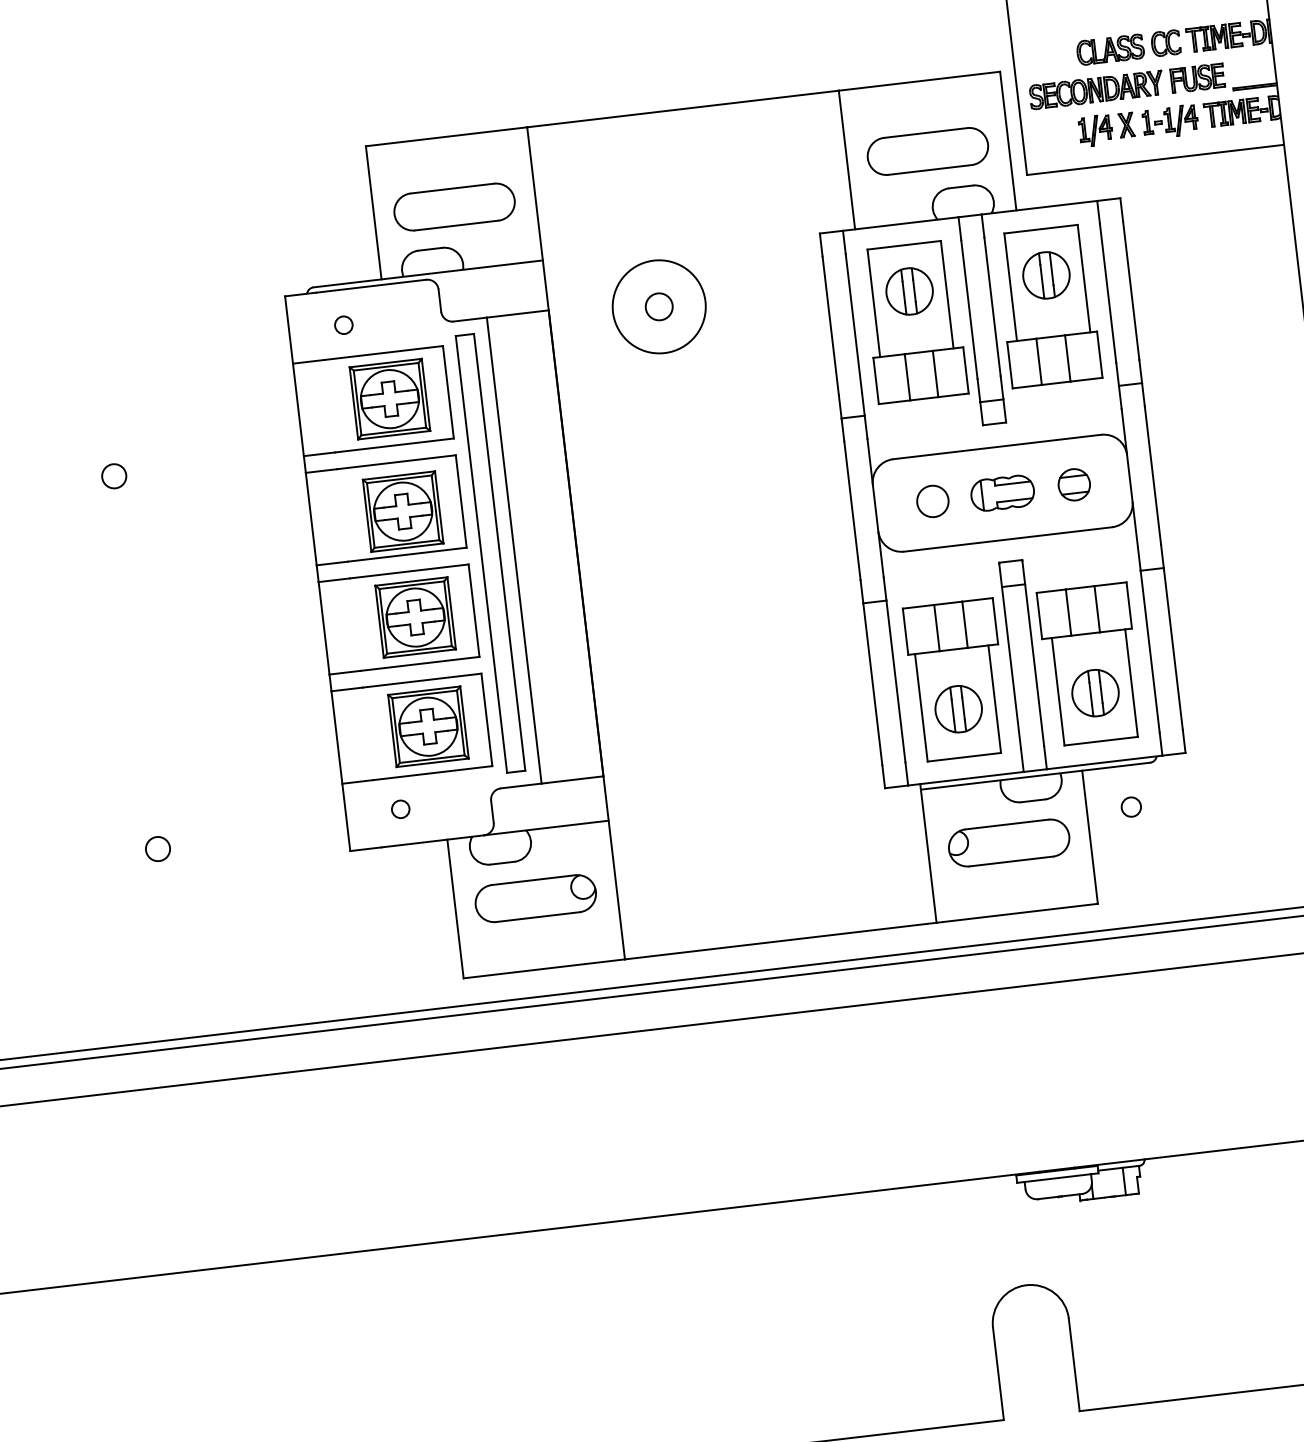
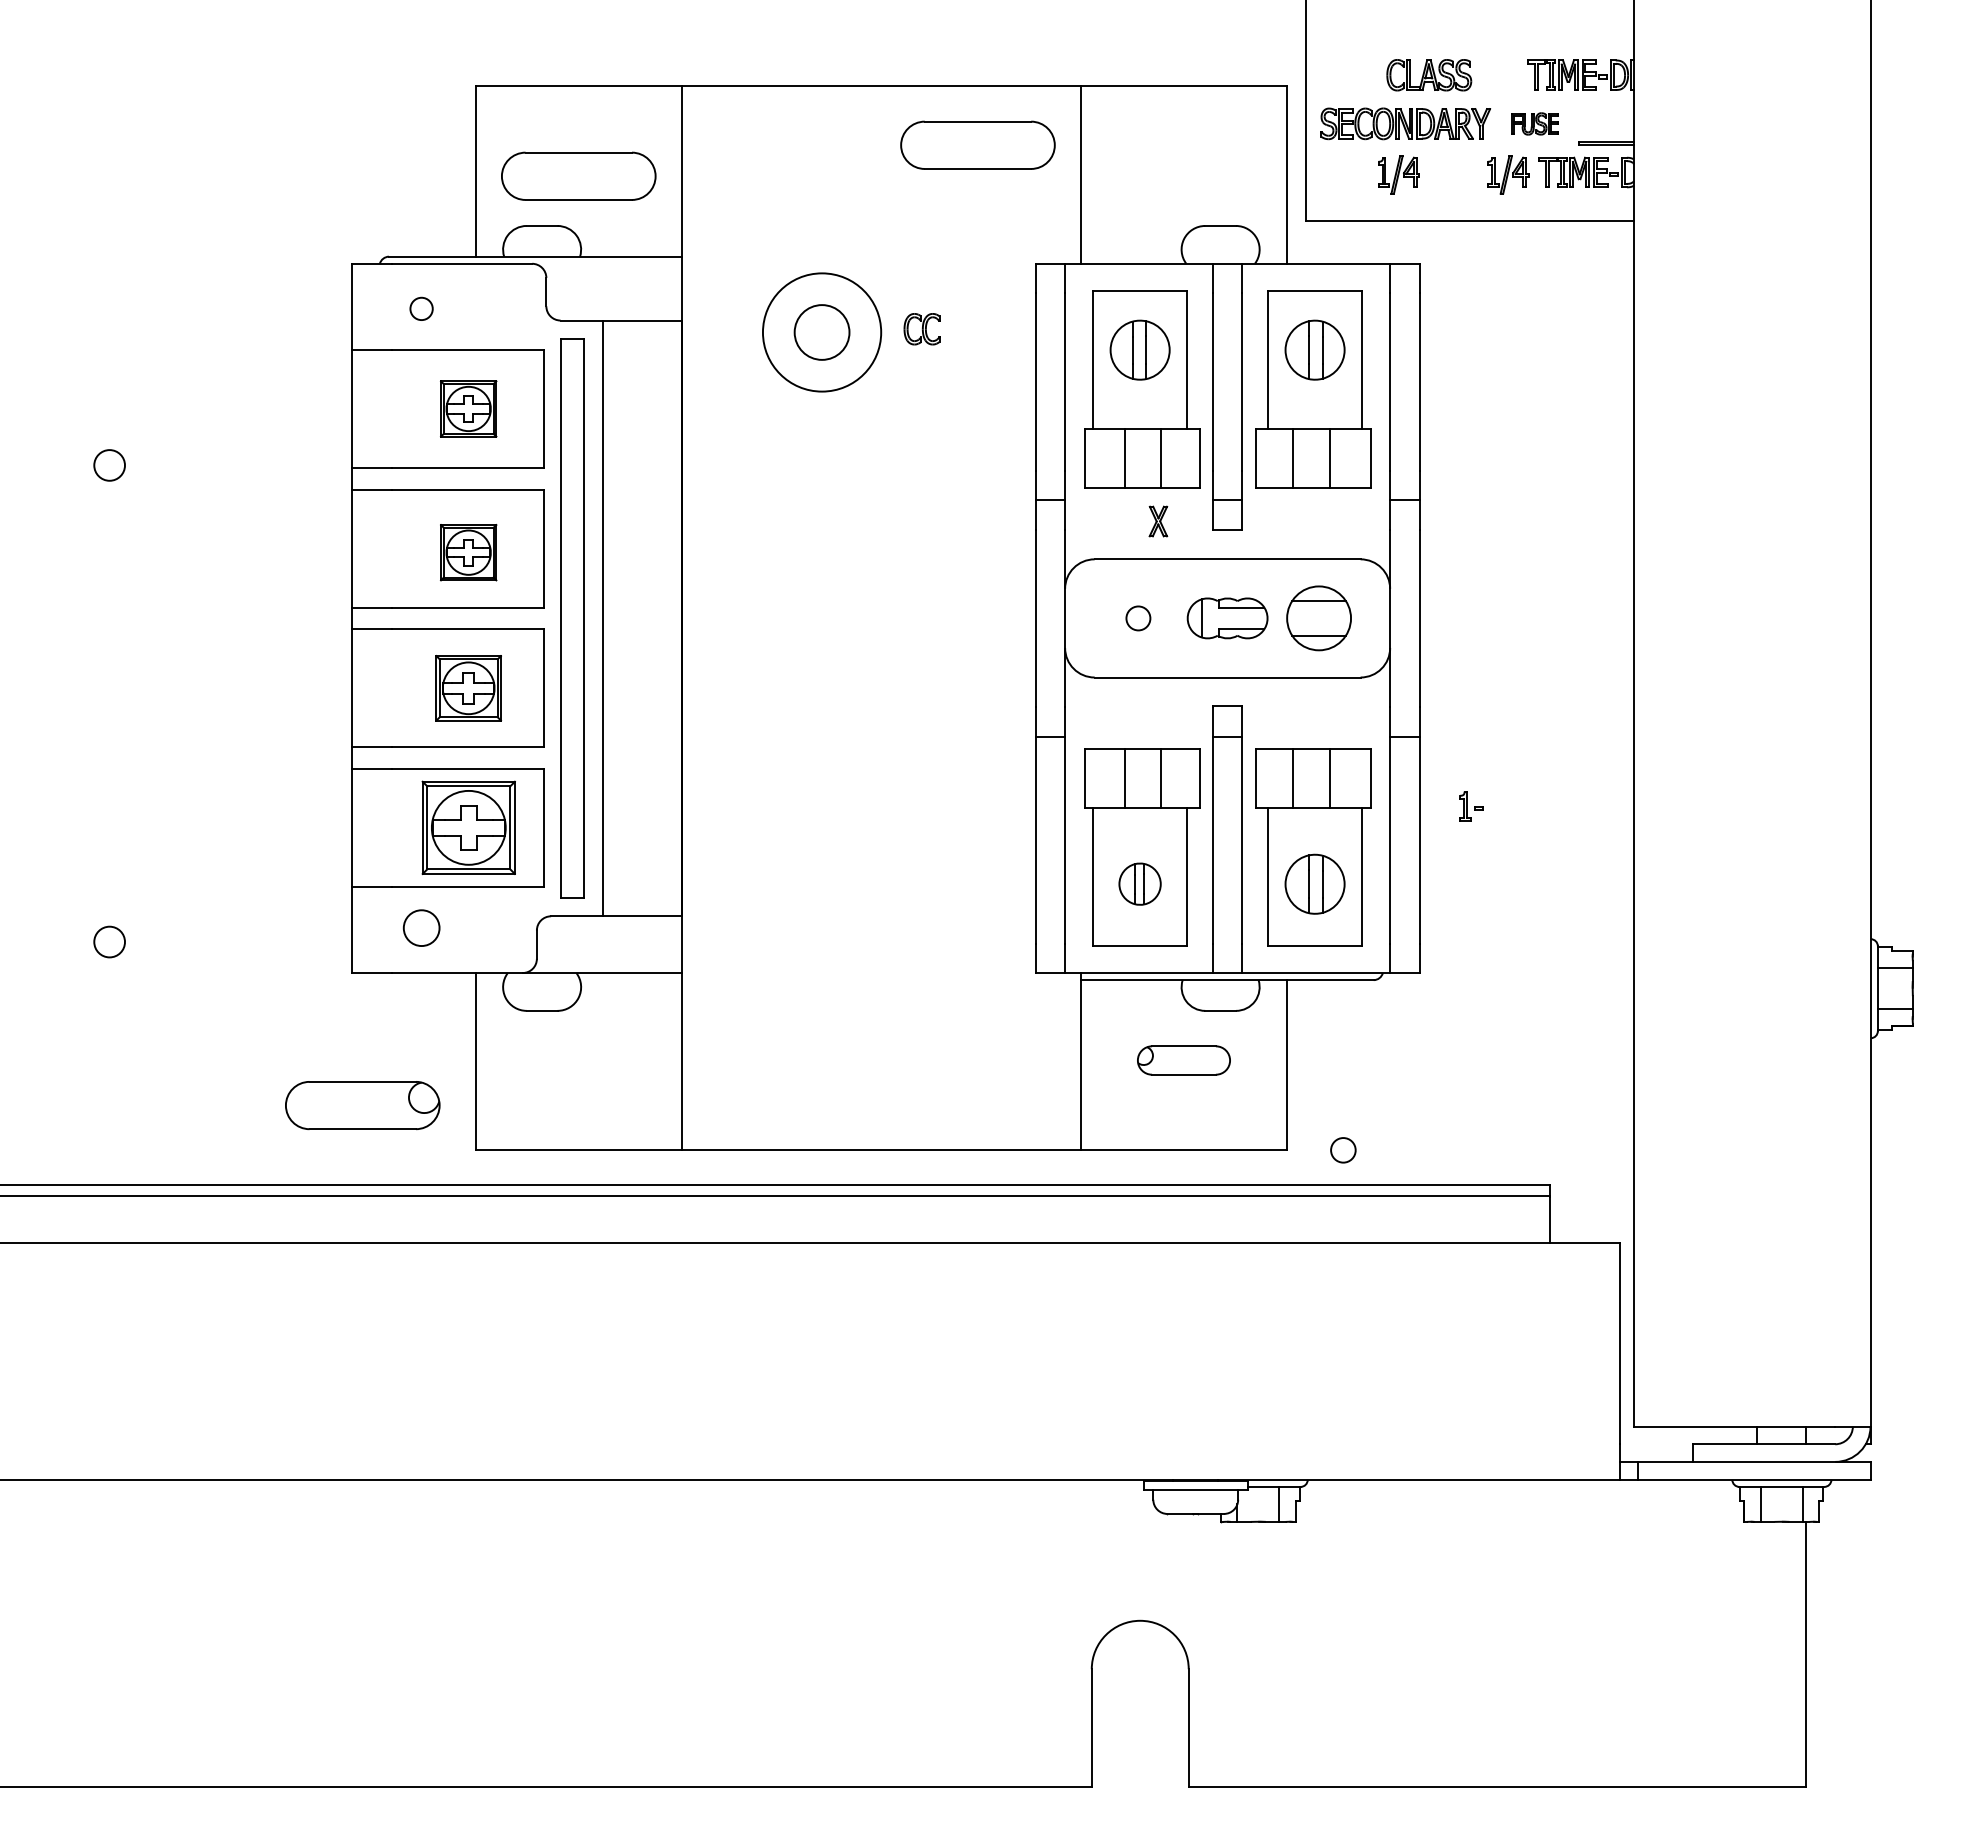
part: (1165, 43) -> (921, 329), moved
part: (1197, 77) -> (1534, 123), size x0.7
part: (1152, 122) -> (1471, 806), moved
part: (1126, 125) -> (1158, 521), moved
part: (927, 150) -> (977, 144), moved
circle: (658, 306) -> (821, 332), size x1.6
part: (389, 398) -> (468, 408), size x0.6
part: (1074, 484) -> (1319, 618), size x1.6
circle: (933, 501) -> (1138, 618), size x0.6
part: (402, 511) -> (468, 552), size x0.6
part: (415, 617) -> (468, 688), size x0.7
part: (958, 708) -> (1139, 883), size x0.7
circle: (1131, 807) -> (1343, 1150), moved
circle: (400, 809) -> (421, 927), size x1.6
part: (1008, 843) -> (1183, 1060), size x0.6
part: (535, 898) -> (362, 1105), moved

